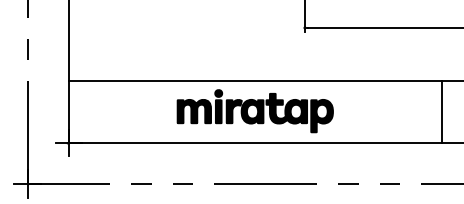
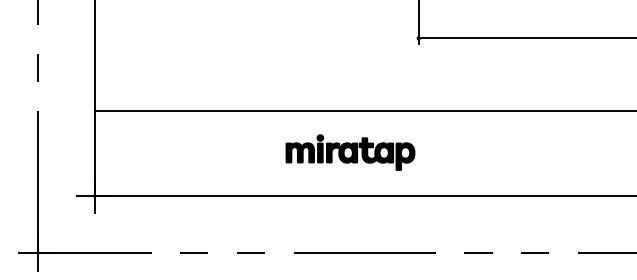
part: (255, 111) -> (350, 152), size x0.6
line: (441, 111) -> (606, 152), removed

